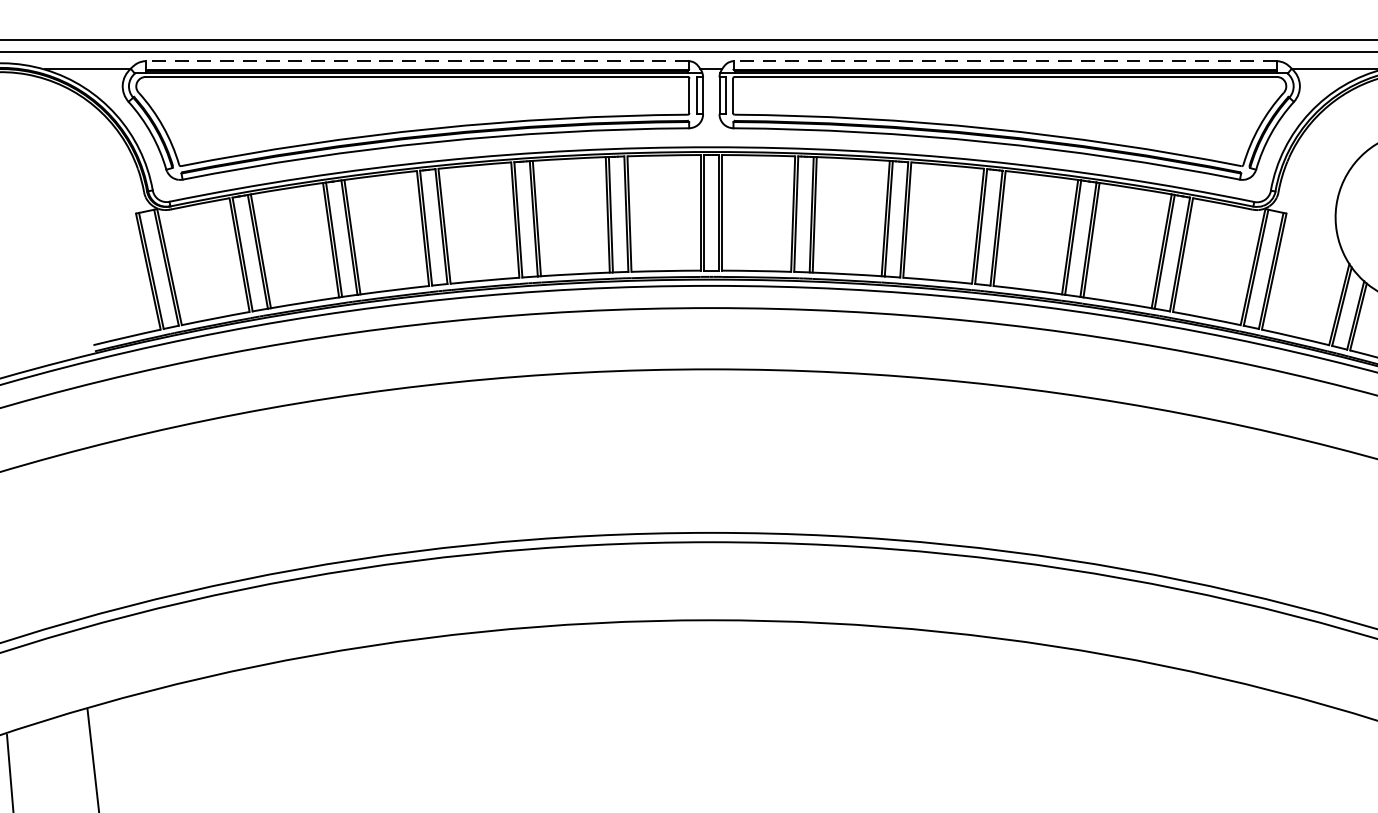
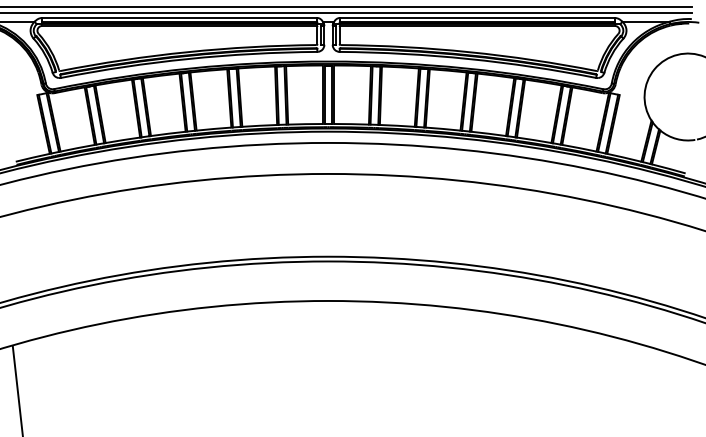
line: (416, 60) -> (179, 17), dashed -> solid
line: (1005, 60) -> (477, 17), dashed -> solid

